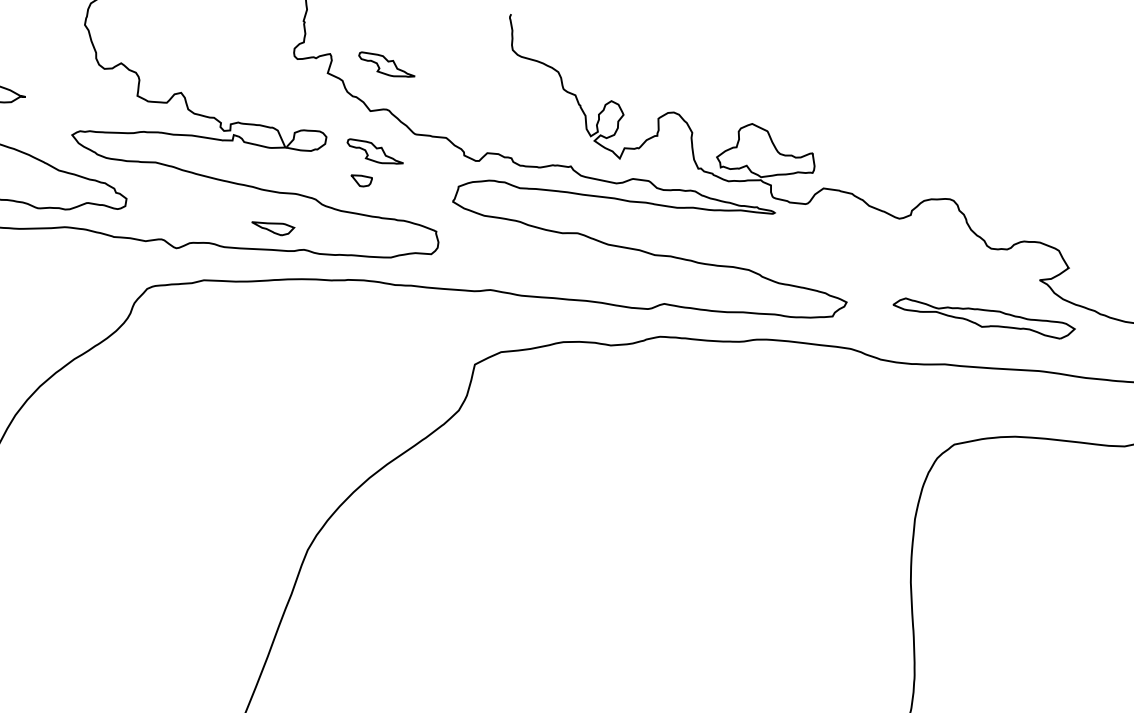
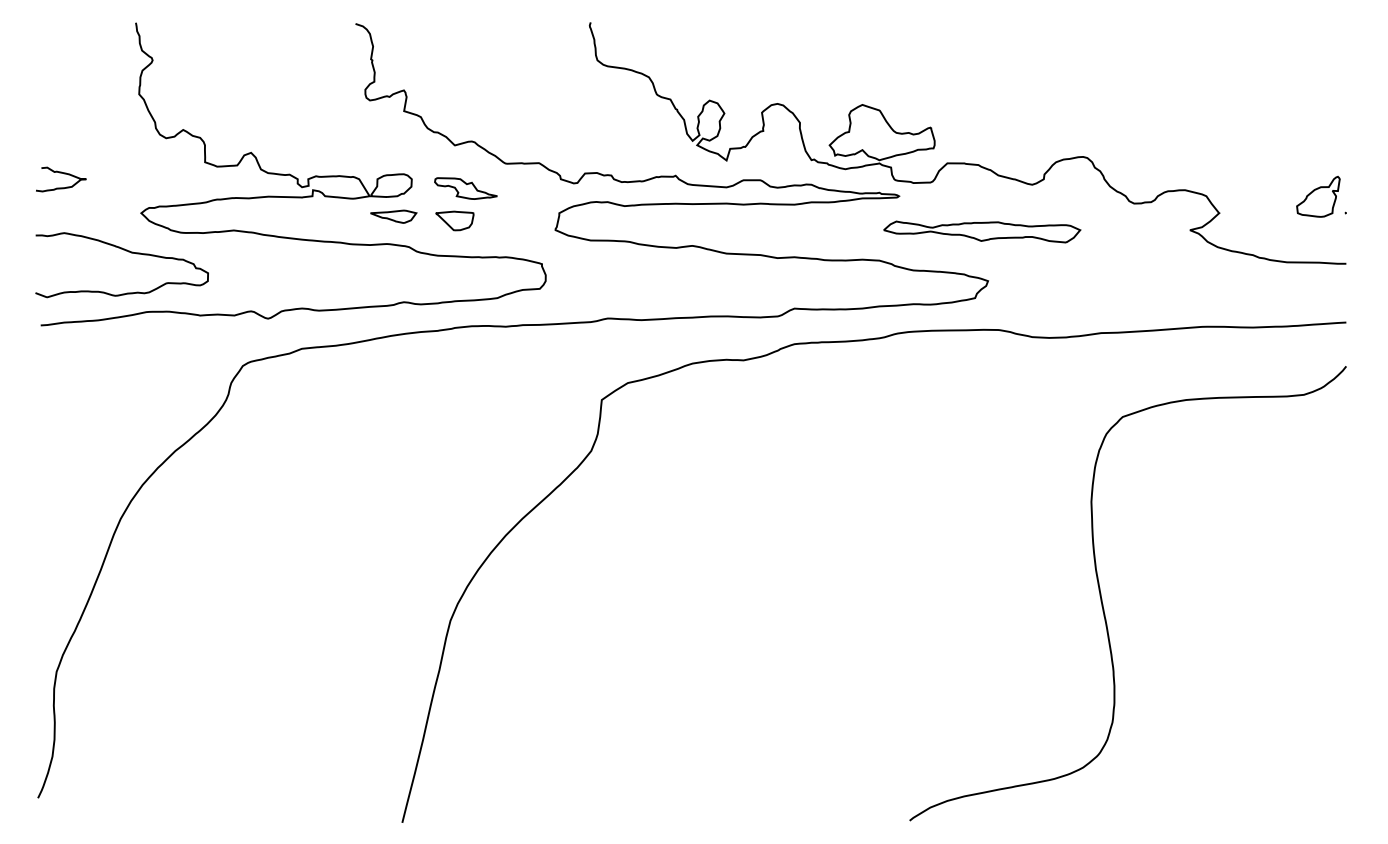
part: (386, 65) -> (465, 94), removed
part: (360, 180) -> (454, 220), size x1.67
part: (272, 228) -> (393, 216), moved
part: (984, 318) -> (982, 231), moved

